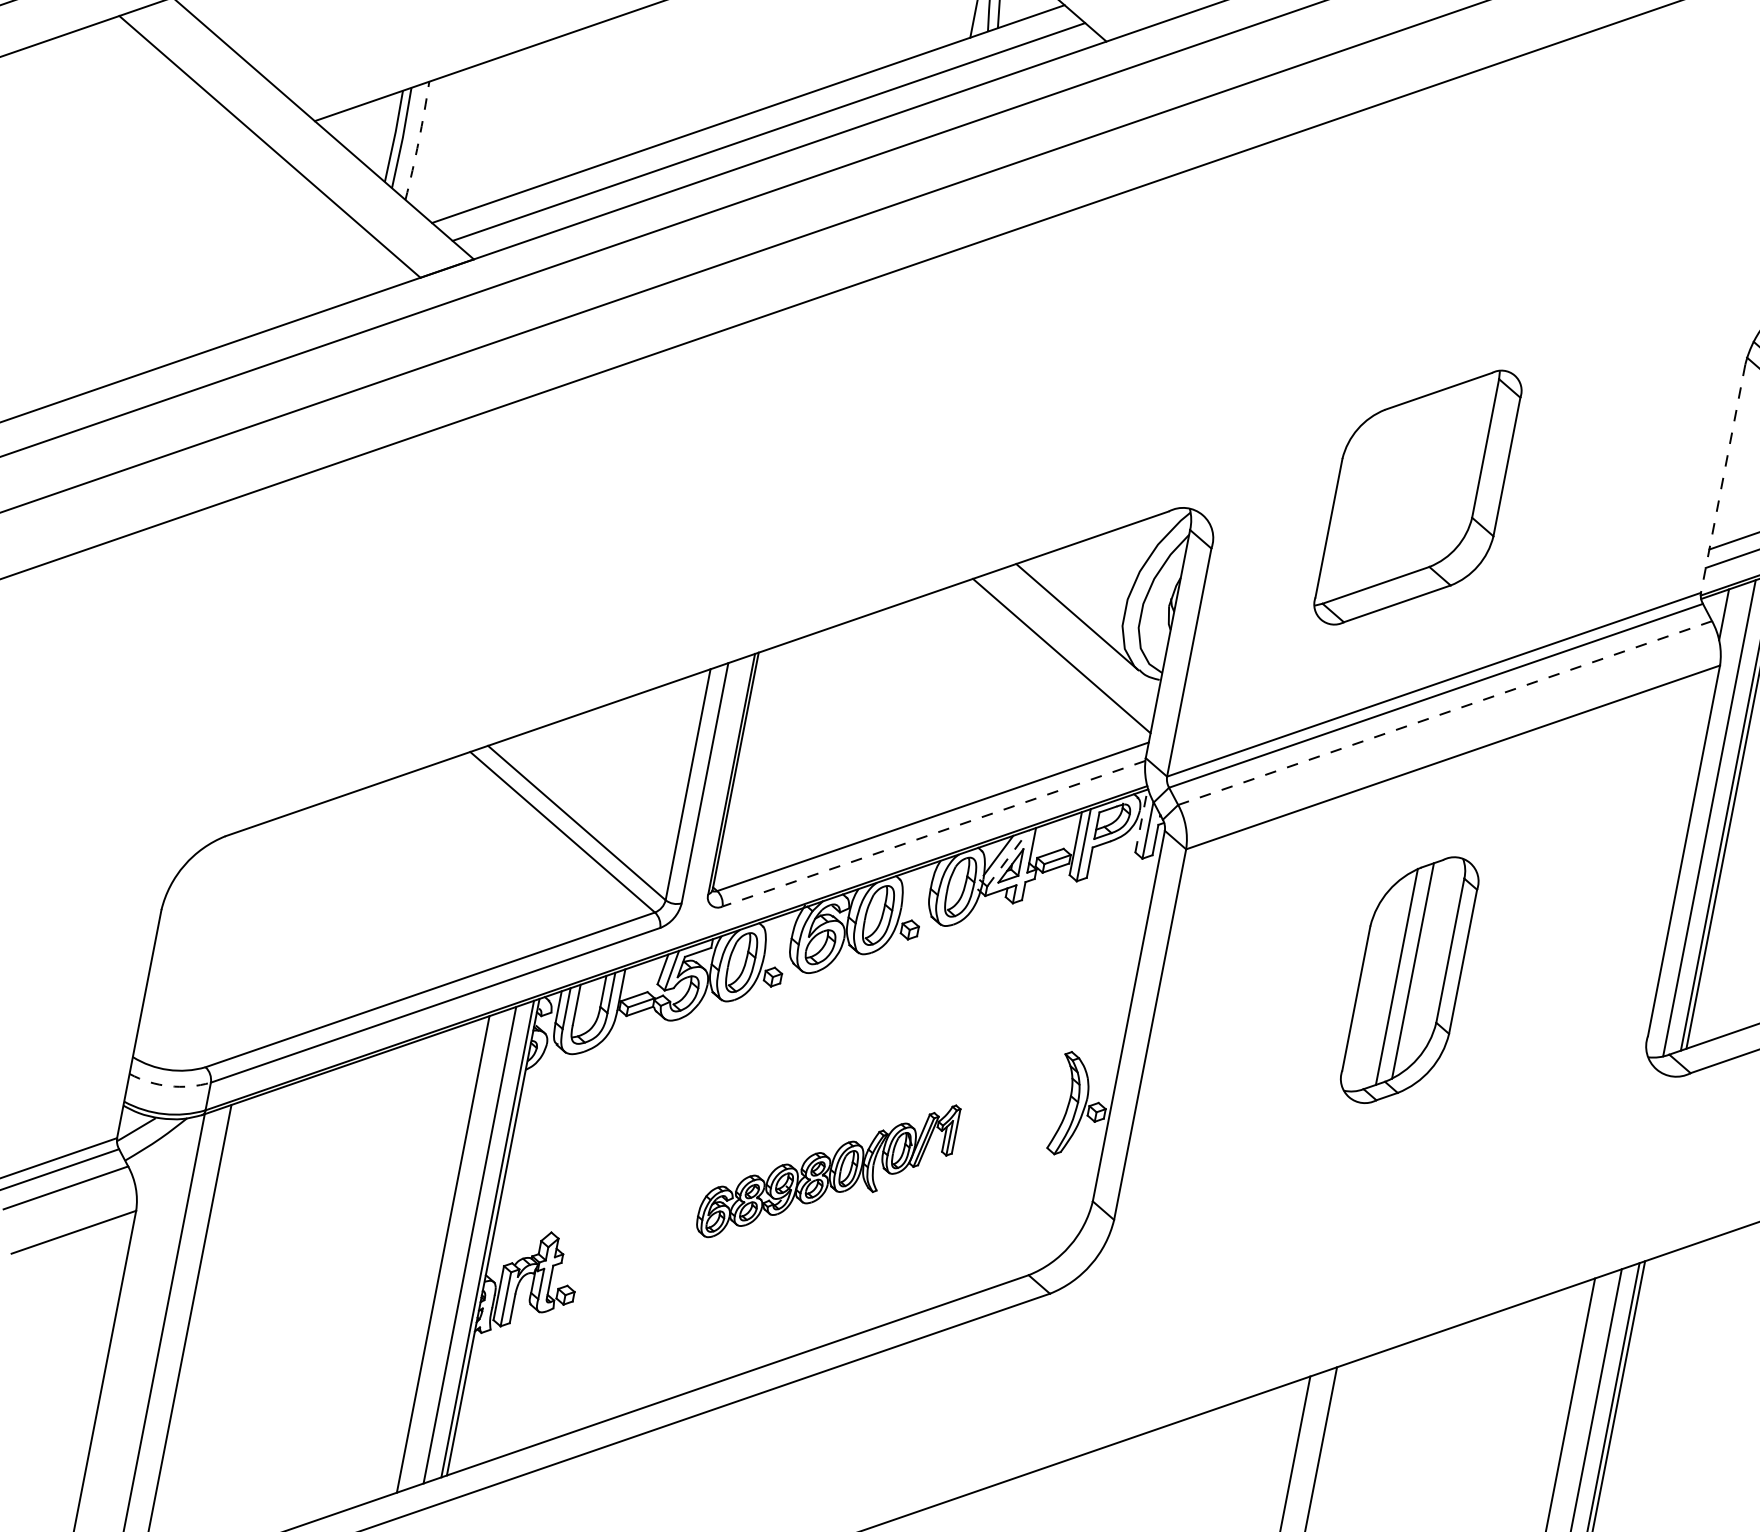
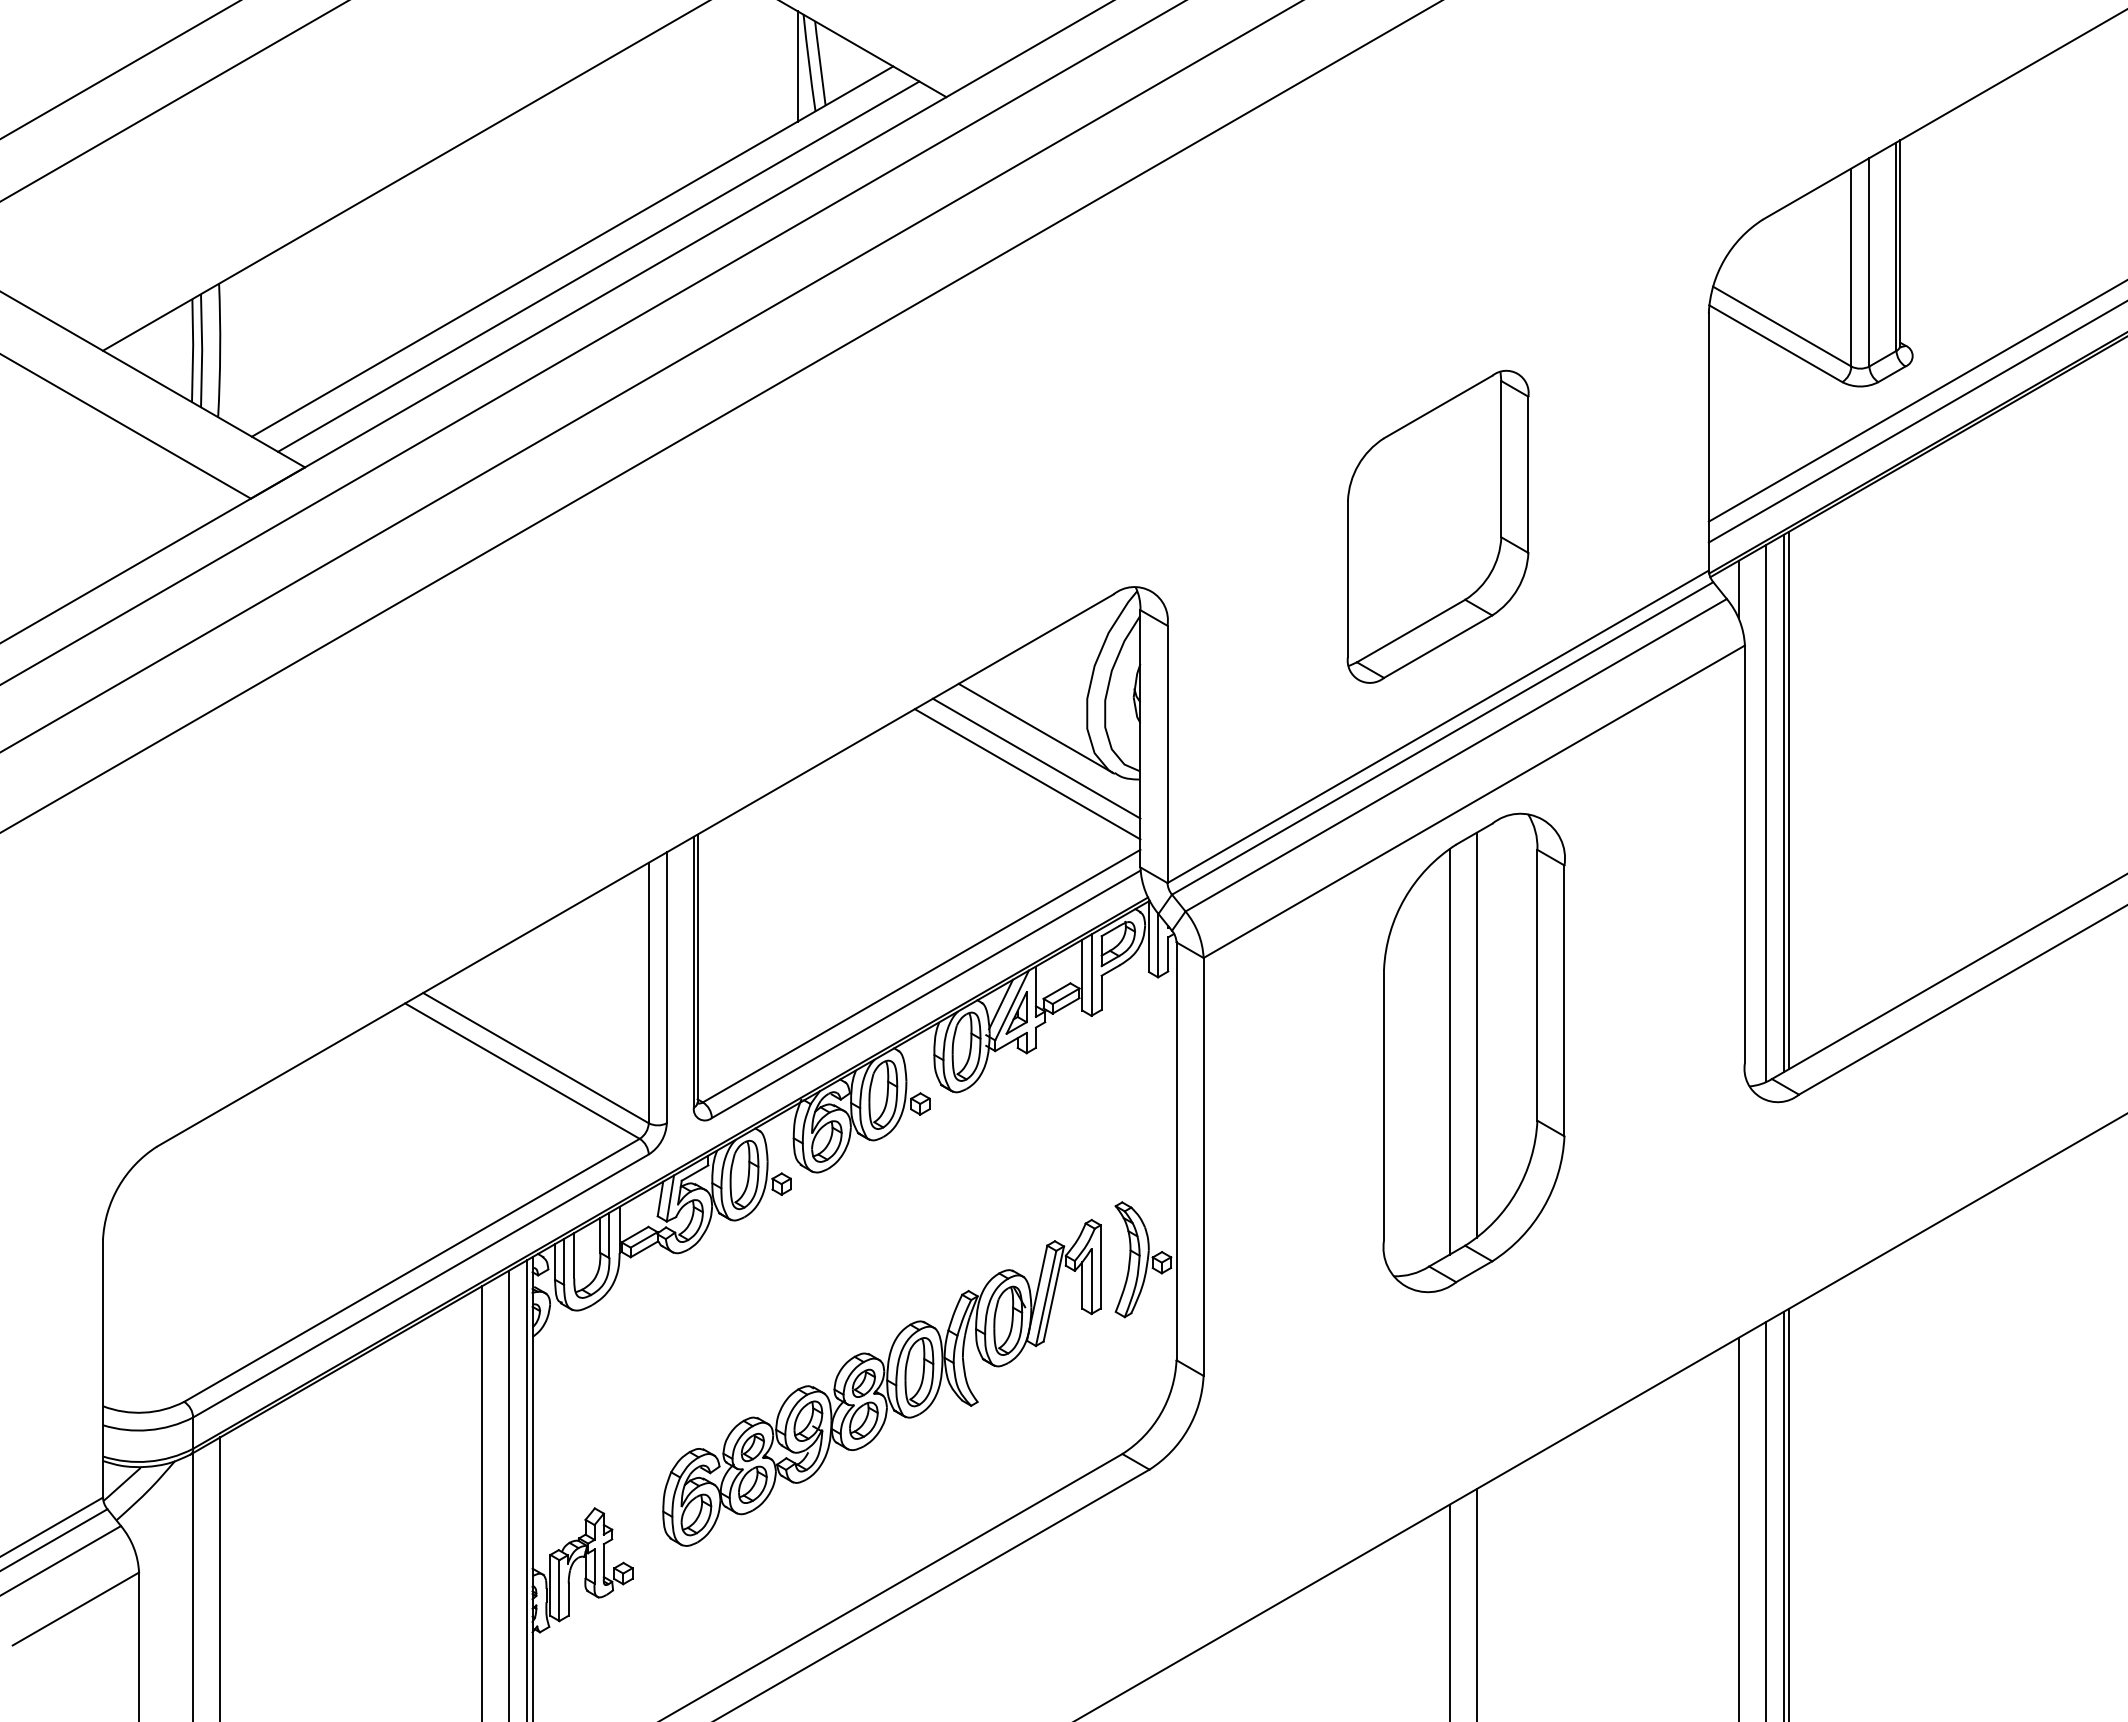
arc: (419, 141) -> (220, 350), dashed -> solid
line: (1722, 478) -> (1708, 441), dashed -> solid
part: (1417, 497) -> (1437, 526), moved
line: (1072, 643) -> (1036, 758), added
line: (1445, 713) -> (1456, 755), dashed -> solid
line: (1141, 820) -> (1149, 936), dashed -> solid
line: (933, 833) -> (925, 994), dashed -> solid
line: (1008, 858) -> (1012, 1005), dashed -> solid
part: (1409, 979) -> (1473, 1052), size x1.67
arc: (169, 1086) -> (148, 1430), dashed -> solid
part: (827, 1170) -> (881, 1382), size x1.67

